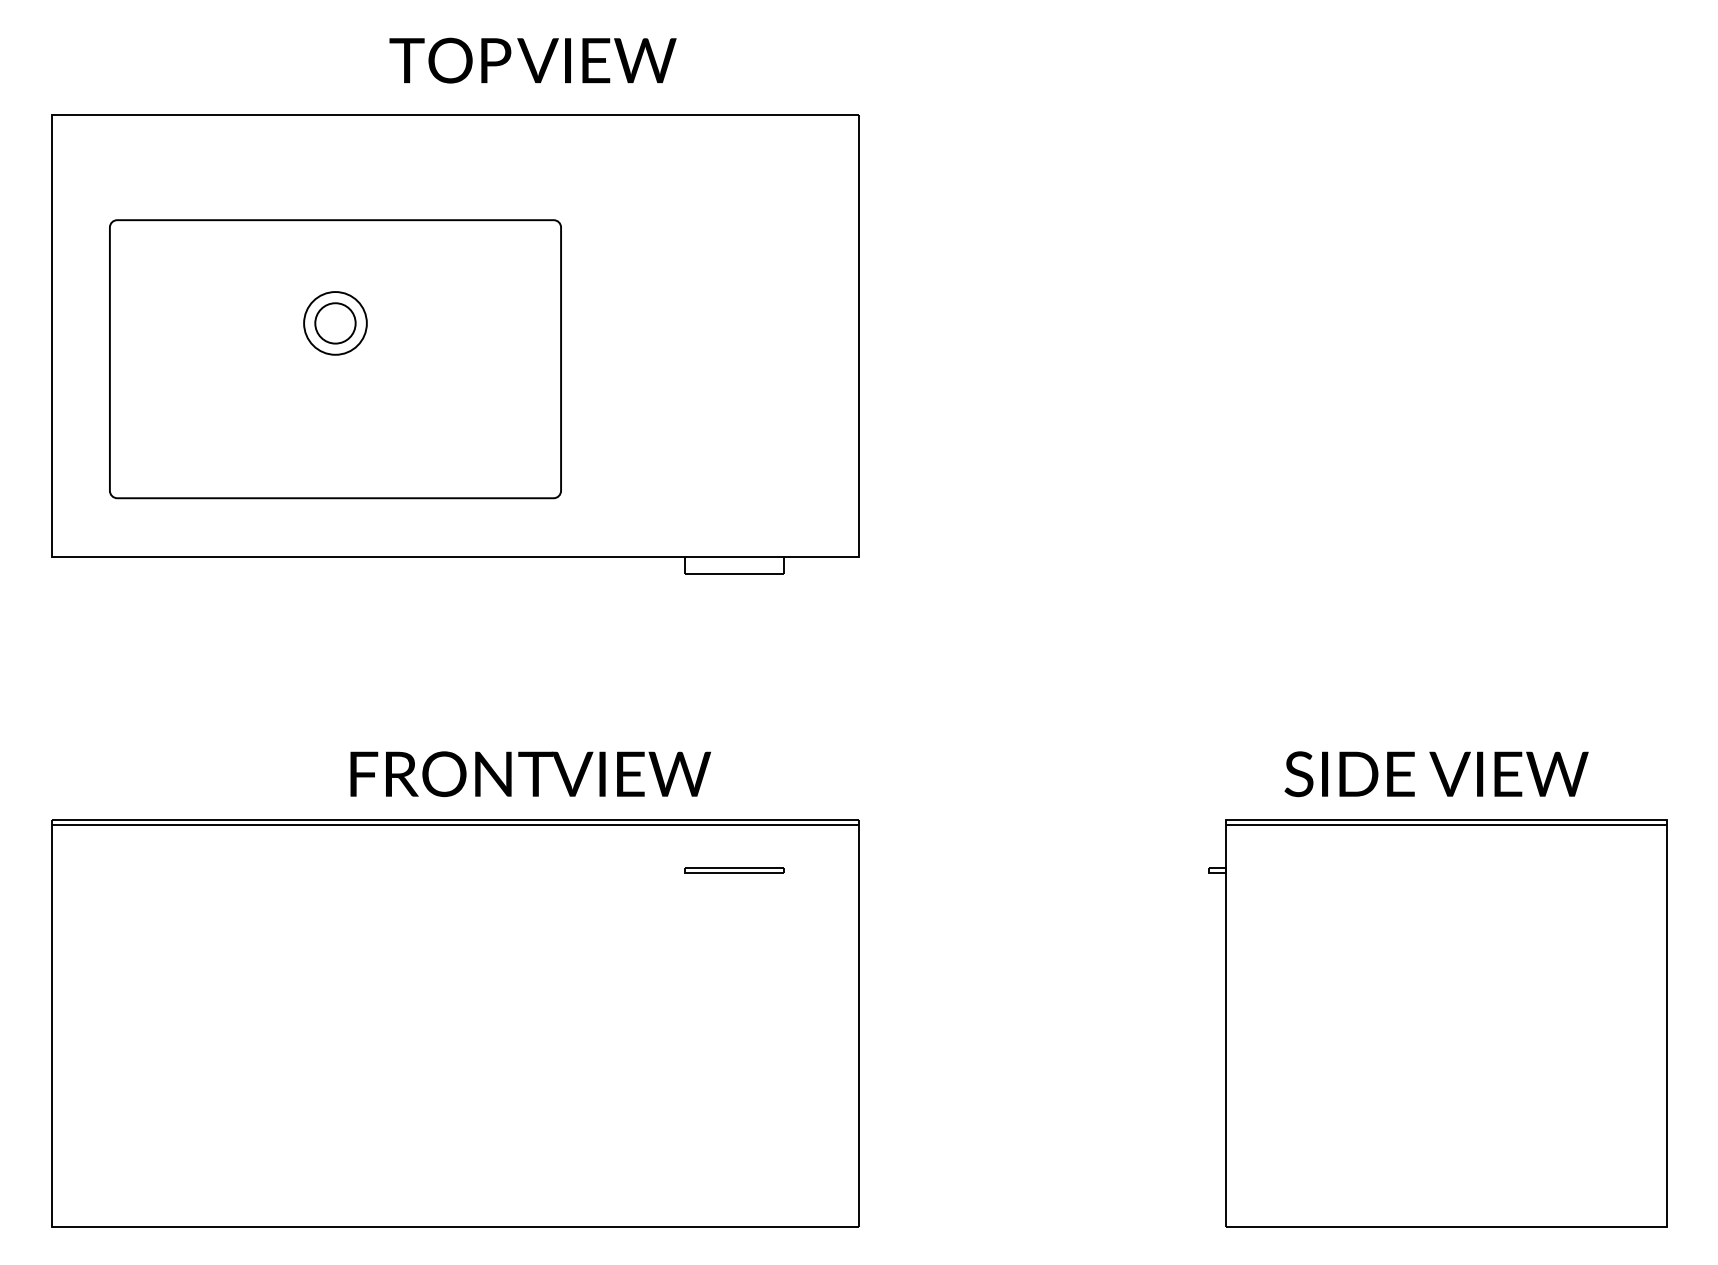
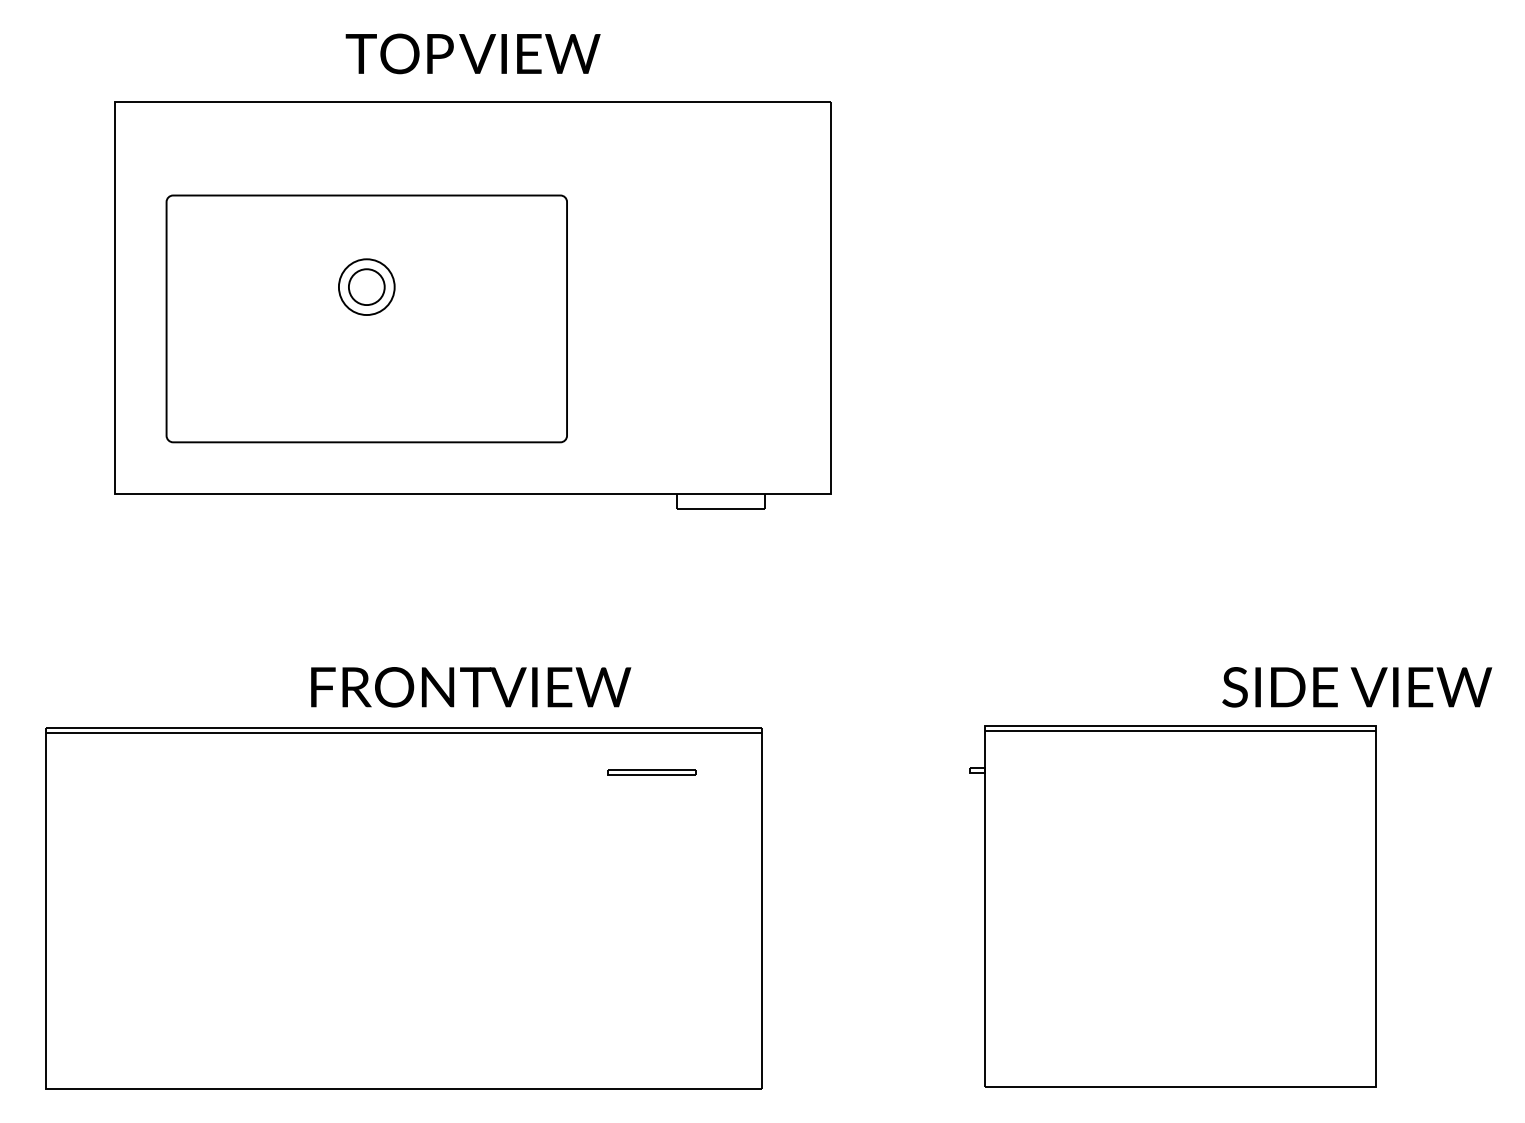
part: (454, 344) -> (472, 305), moved
text: (1436, 774) -> (1357, 687), moved
part: (1436, 1023) -> (1172, 906), moved

